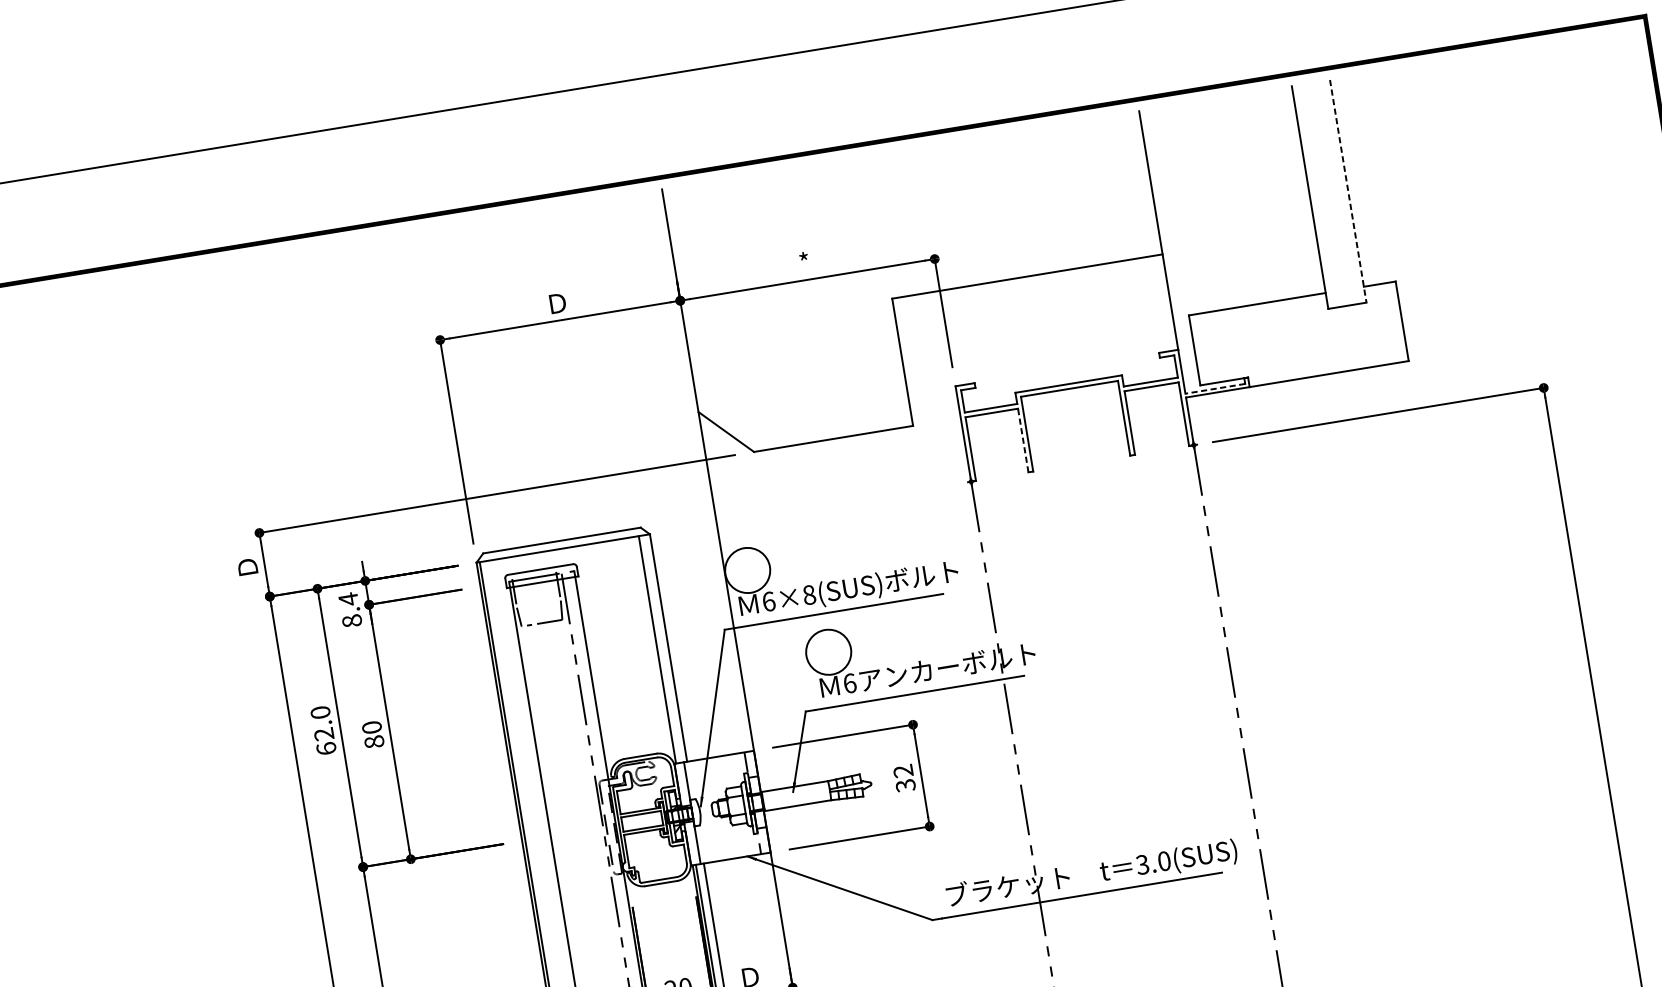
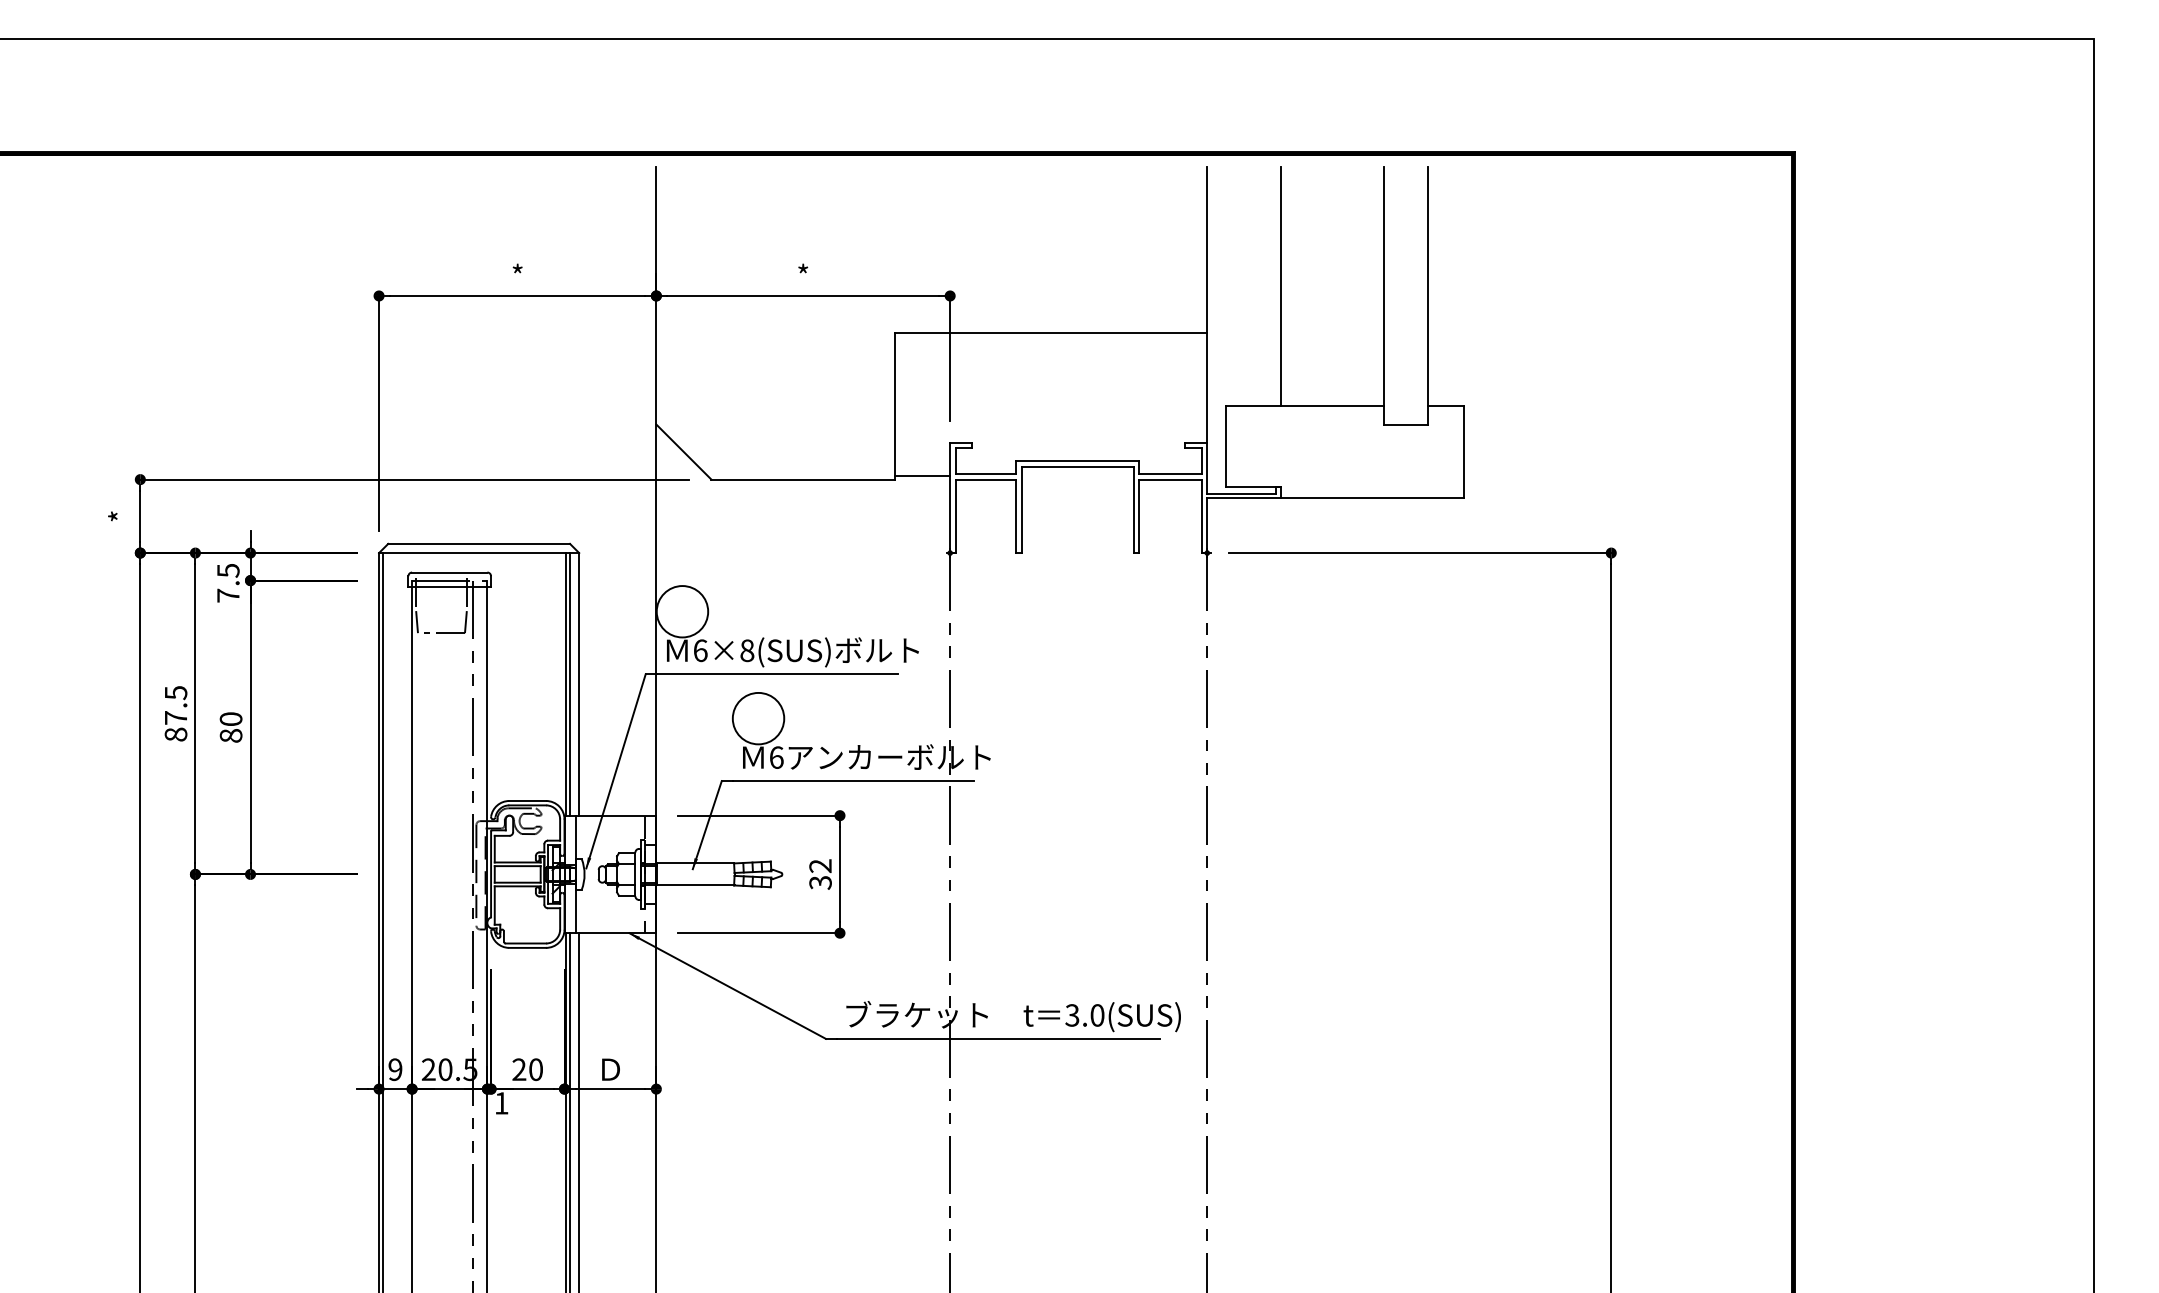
line: (1348, 190) -> (1427, 295), dashed -> solid
line: (1219, 203) -> (1280, 286), added
text: (557, 302) -> (518, 275), Ｄ -> *
line: (1215, 388) -> (1241, 493), dashed -> solid
line: (936, 418) -> (922, 475), added
line: (1023, 440) -> (1016, 516), dashed -> solid
text: (246, 566) -> (119, 515), Ｄ -> *
text: (350, 609) -> (228, 582), 8.4 -> 7.5
line: (661, 649) -> (570, 684), added
text: (323, 730) -> (175, 713), 62.0 -> 87.5

